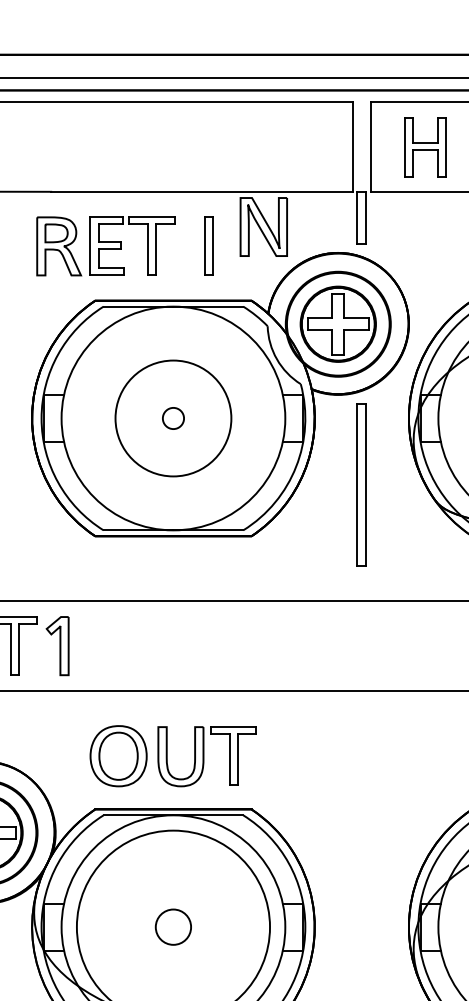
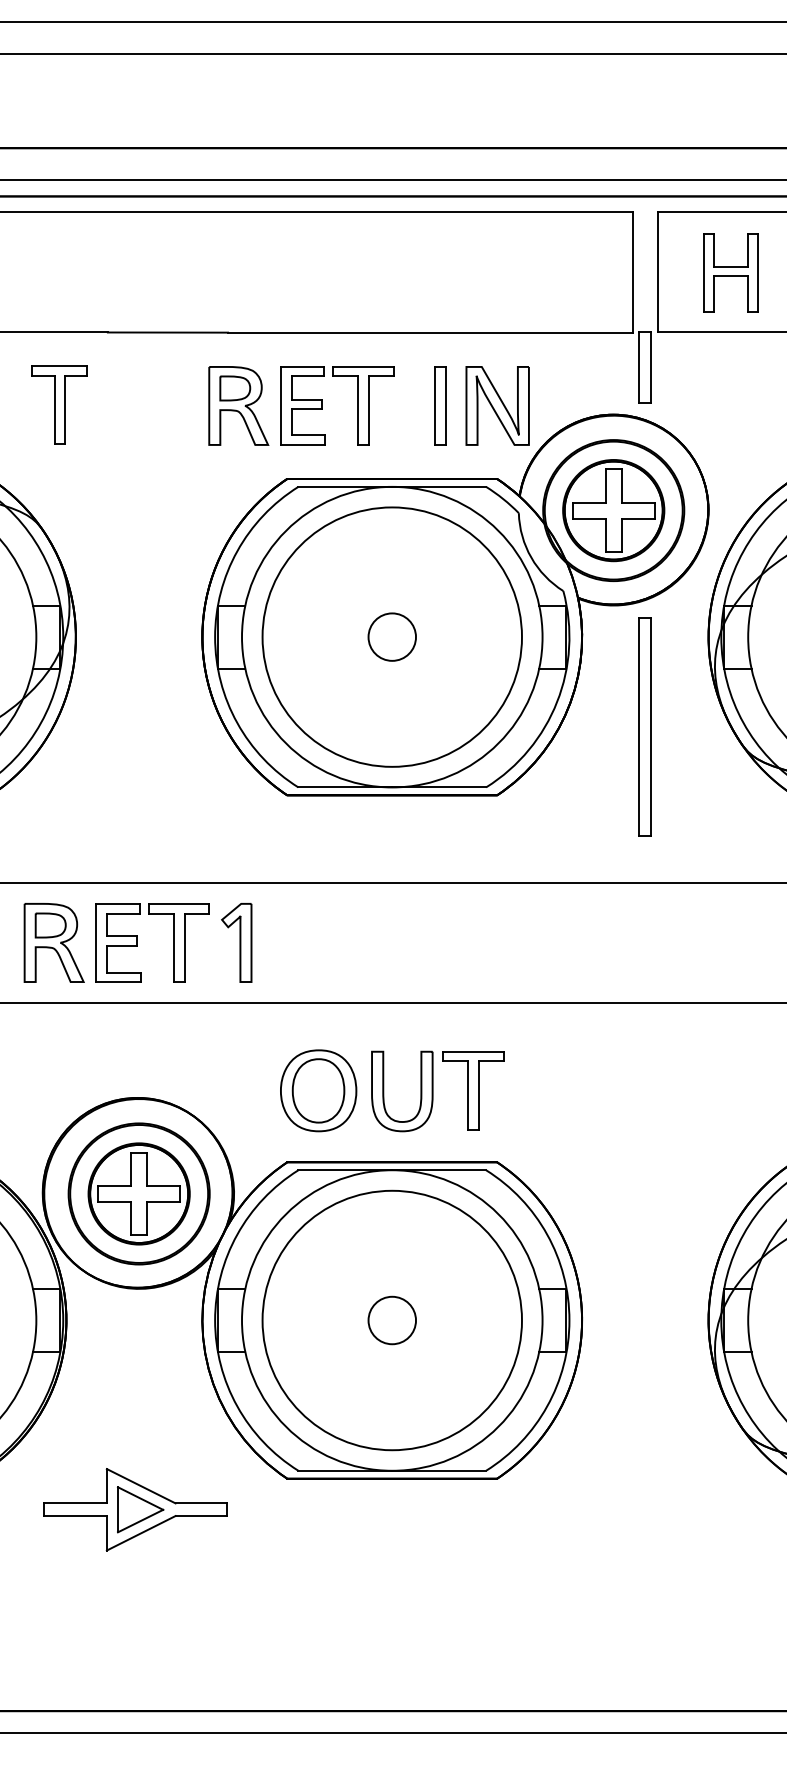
part: (263, 226) -> (497, 405), moved
circle: (172, 418) -> (391, 636), size x1.67
circle: (173, 418) -> (392, 636), size x1.67

